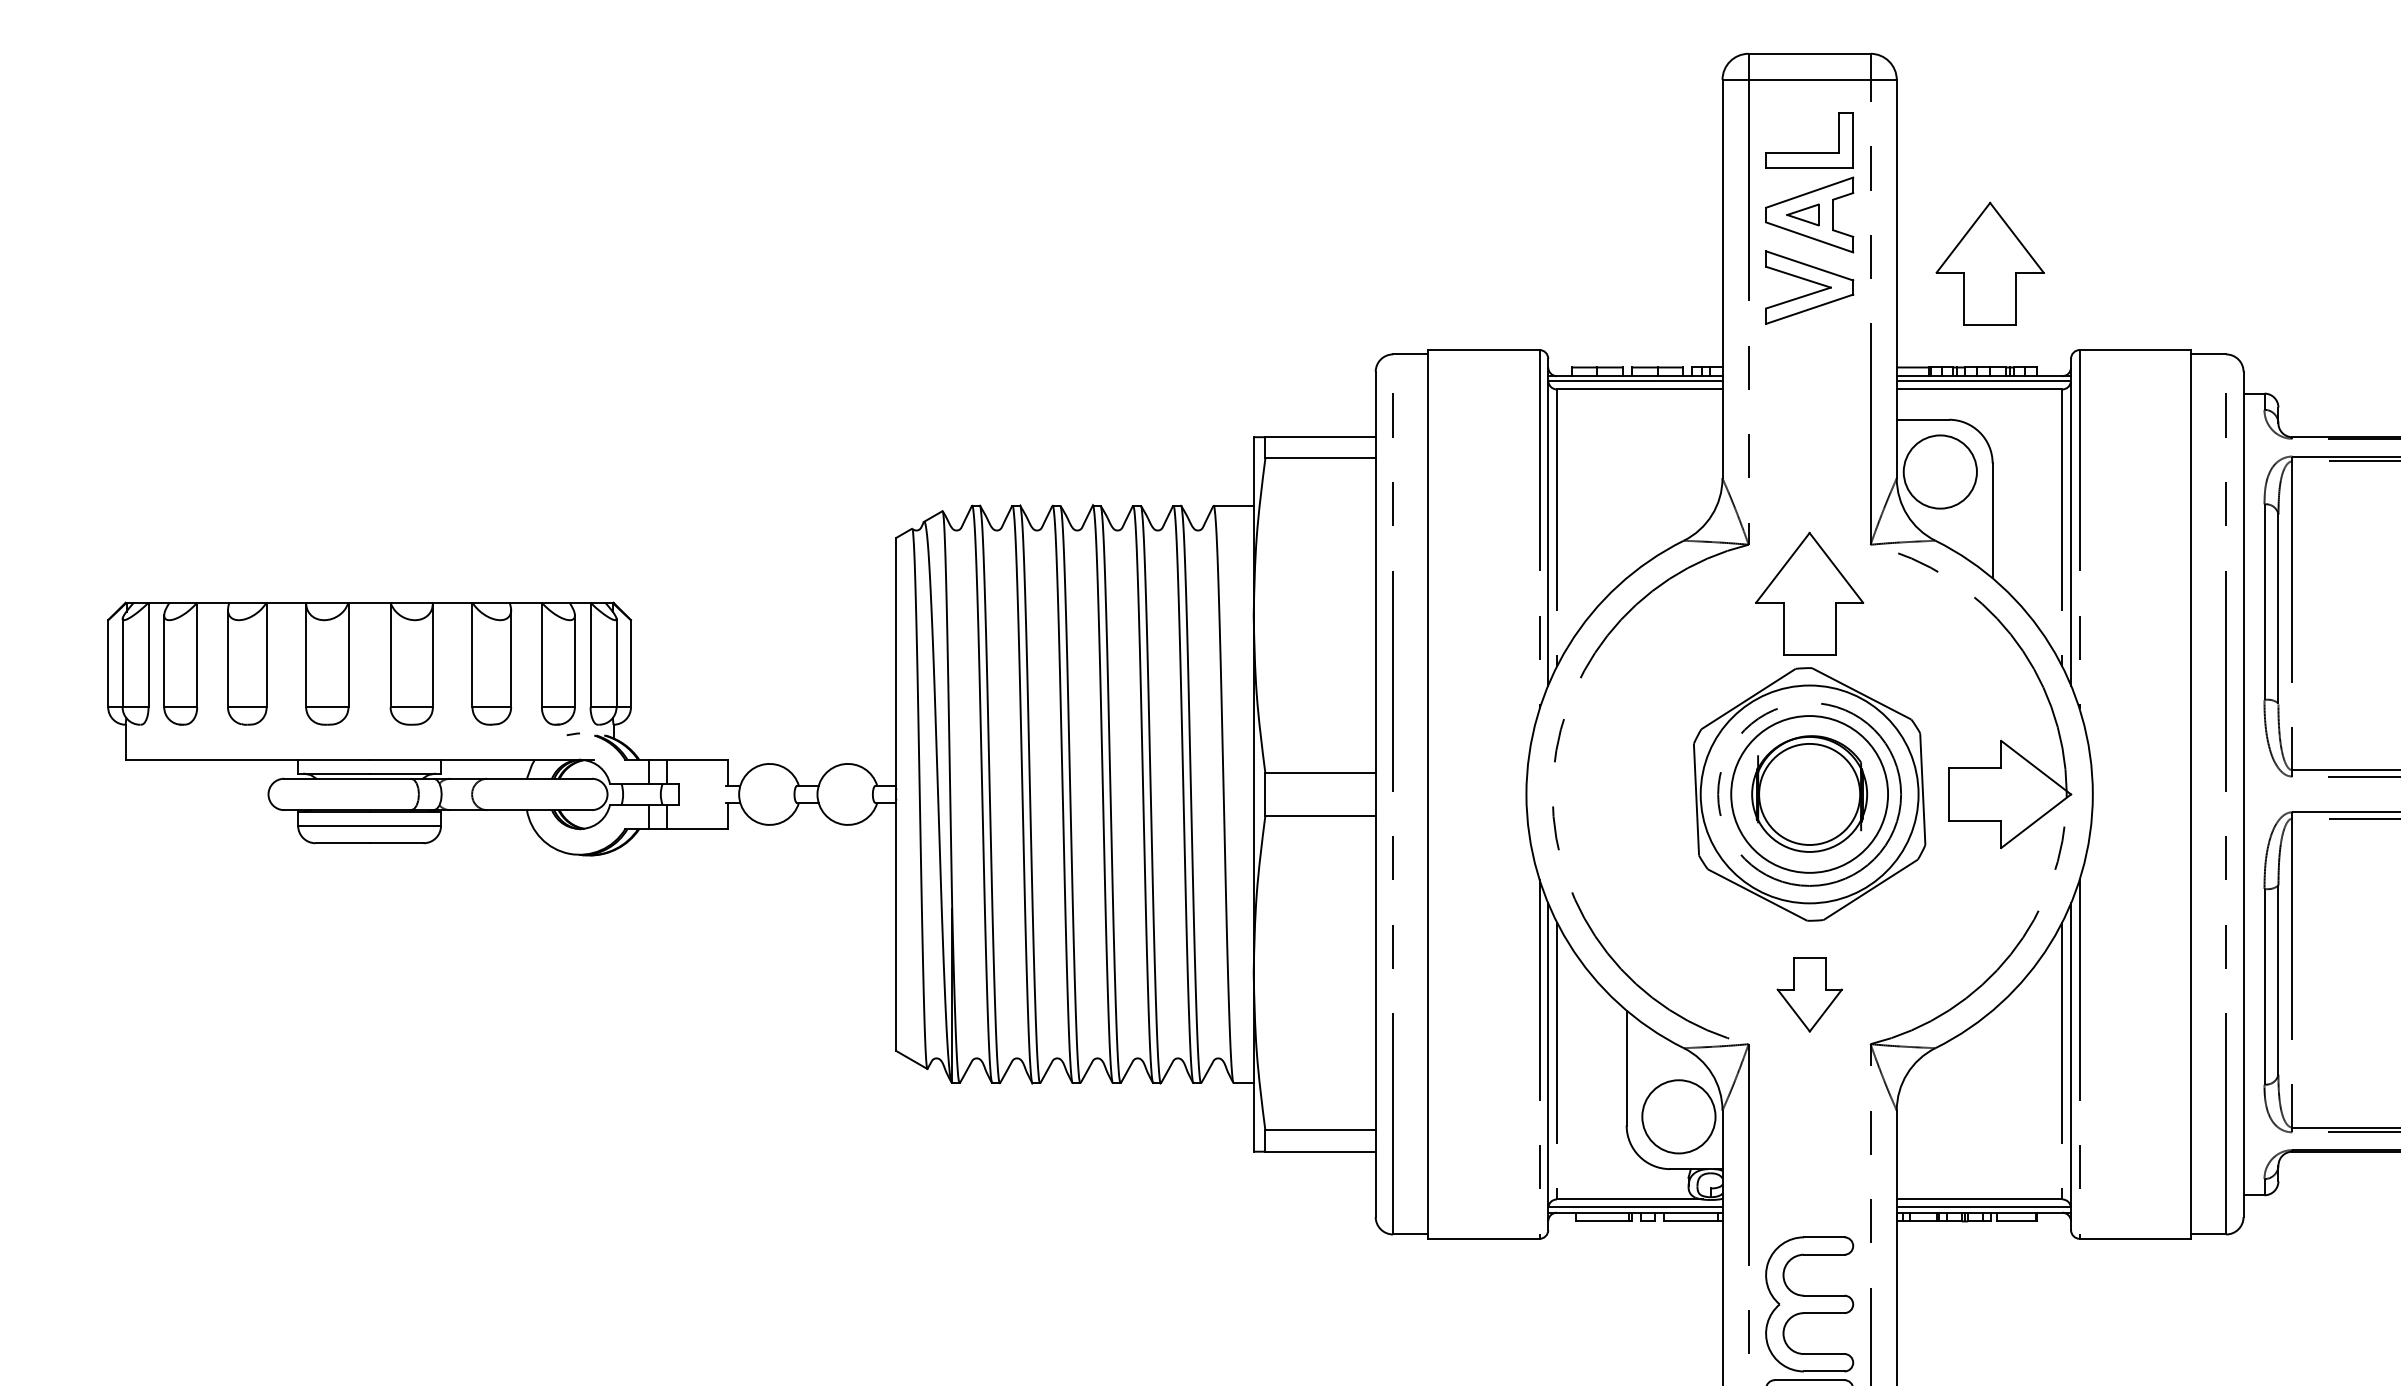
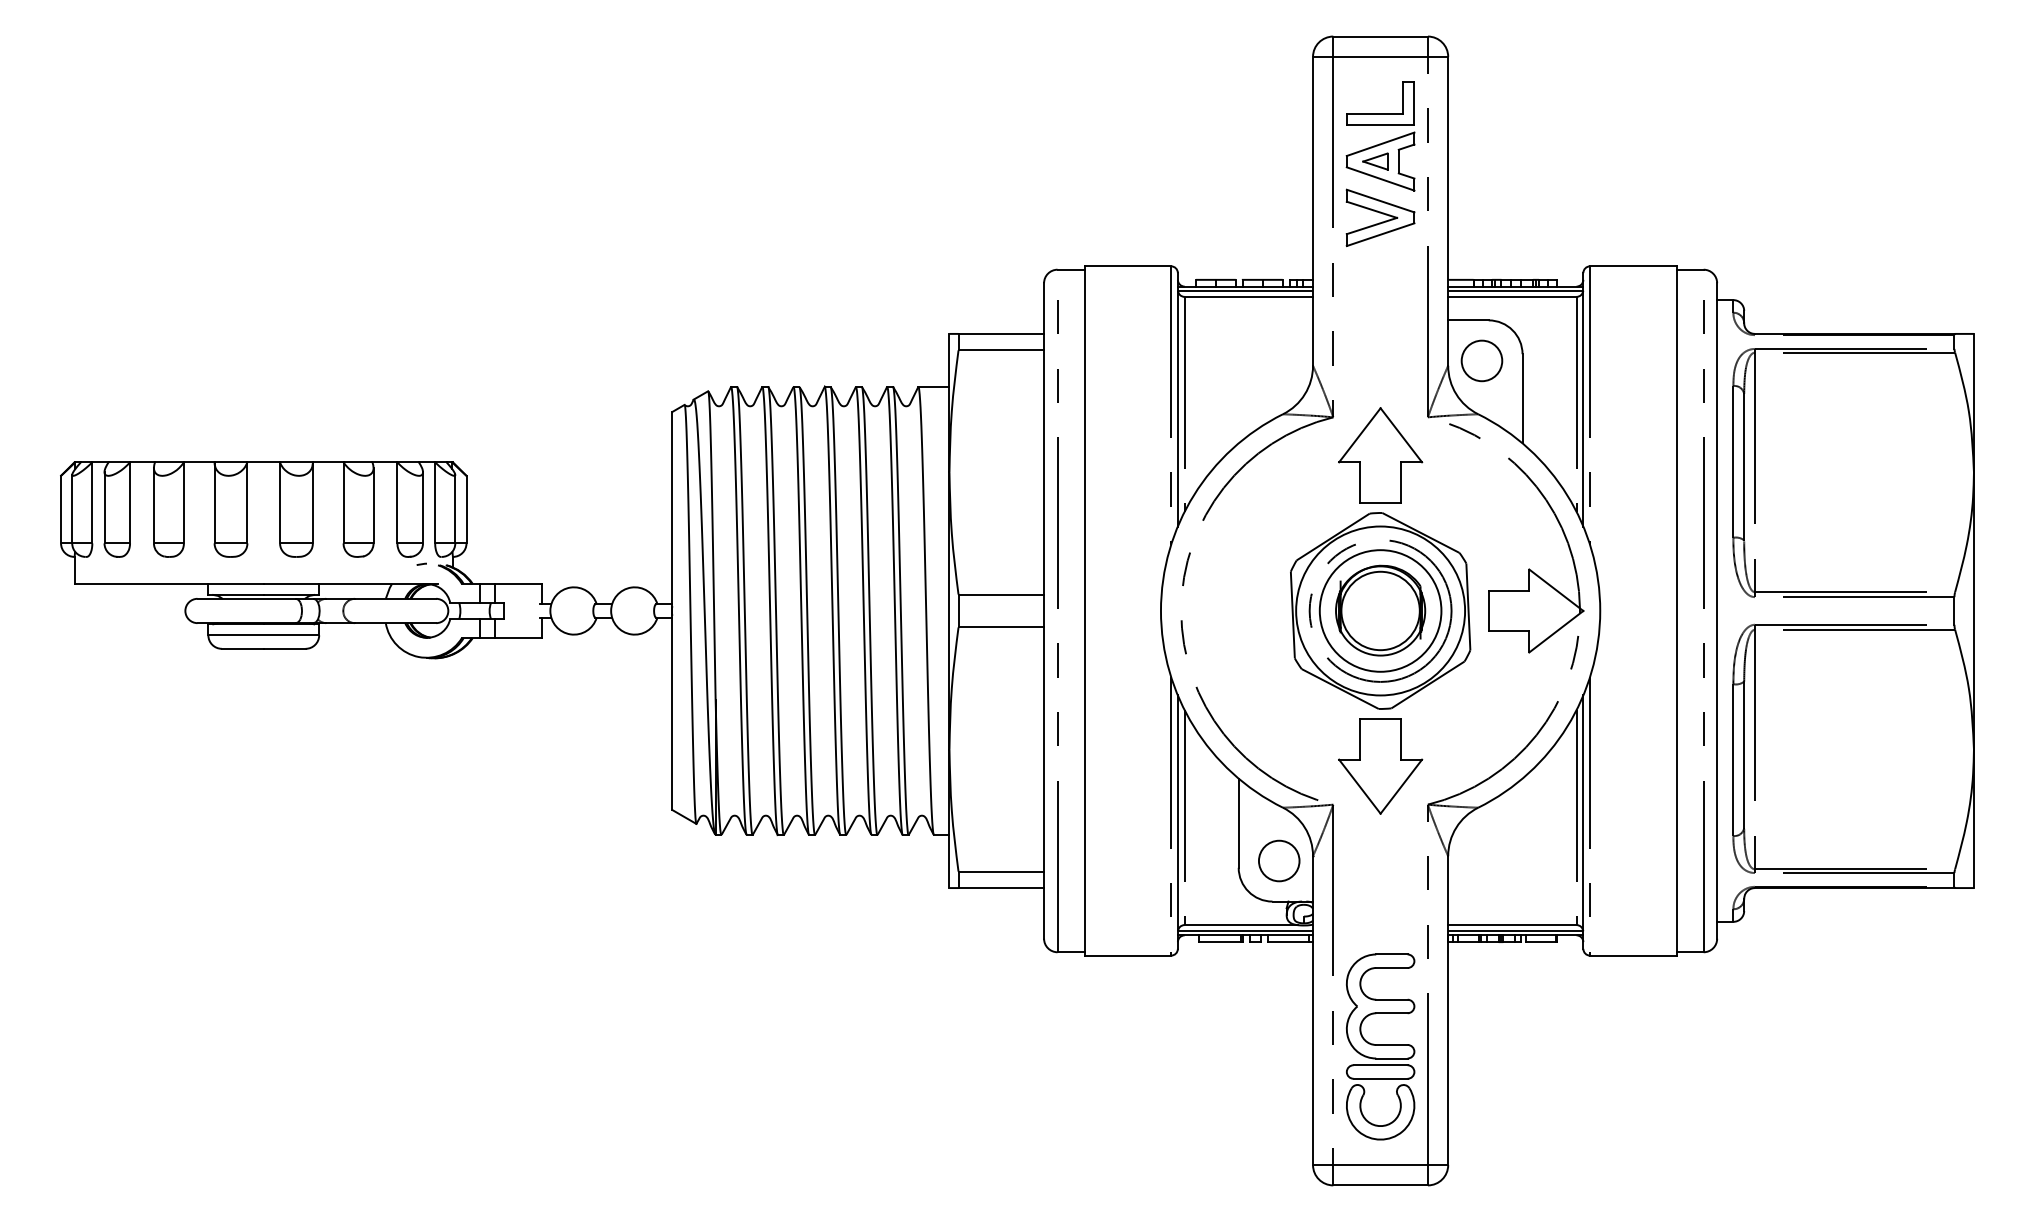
part: (1990, 263) -> (1520, 199), removed
circle: (1939, 471) -> (1481, 360), size x0.71
part: (1809, 994) -> (1380, 766), size x1.67
circle: (1677, 1116) -> (1278, 860), size x0.71

